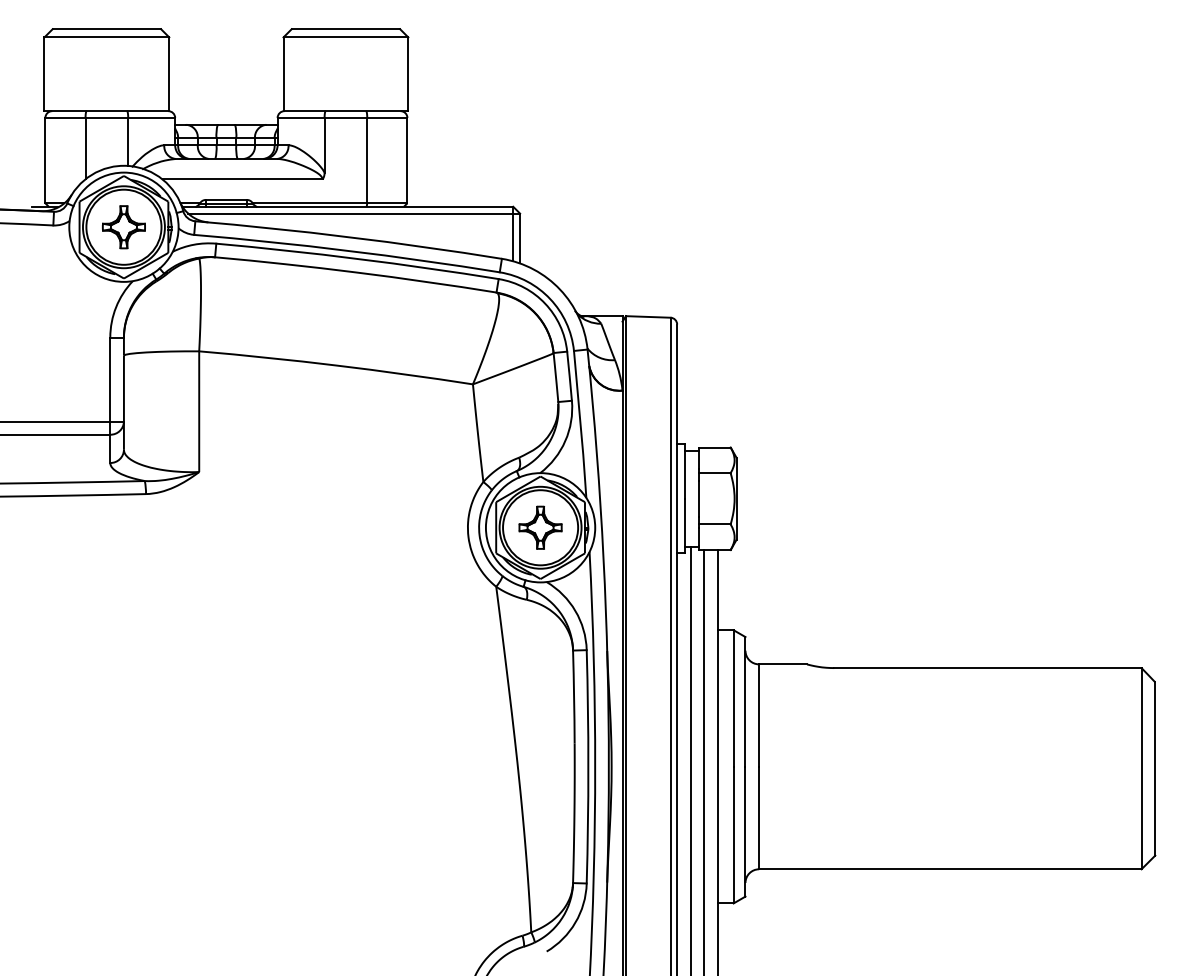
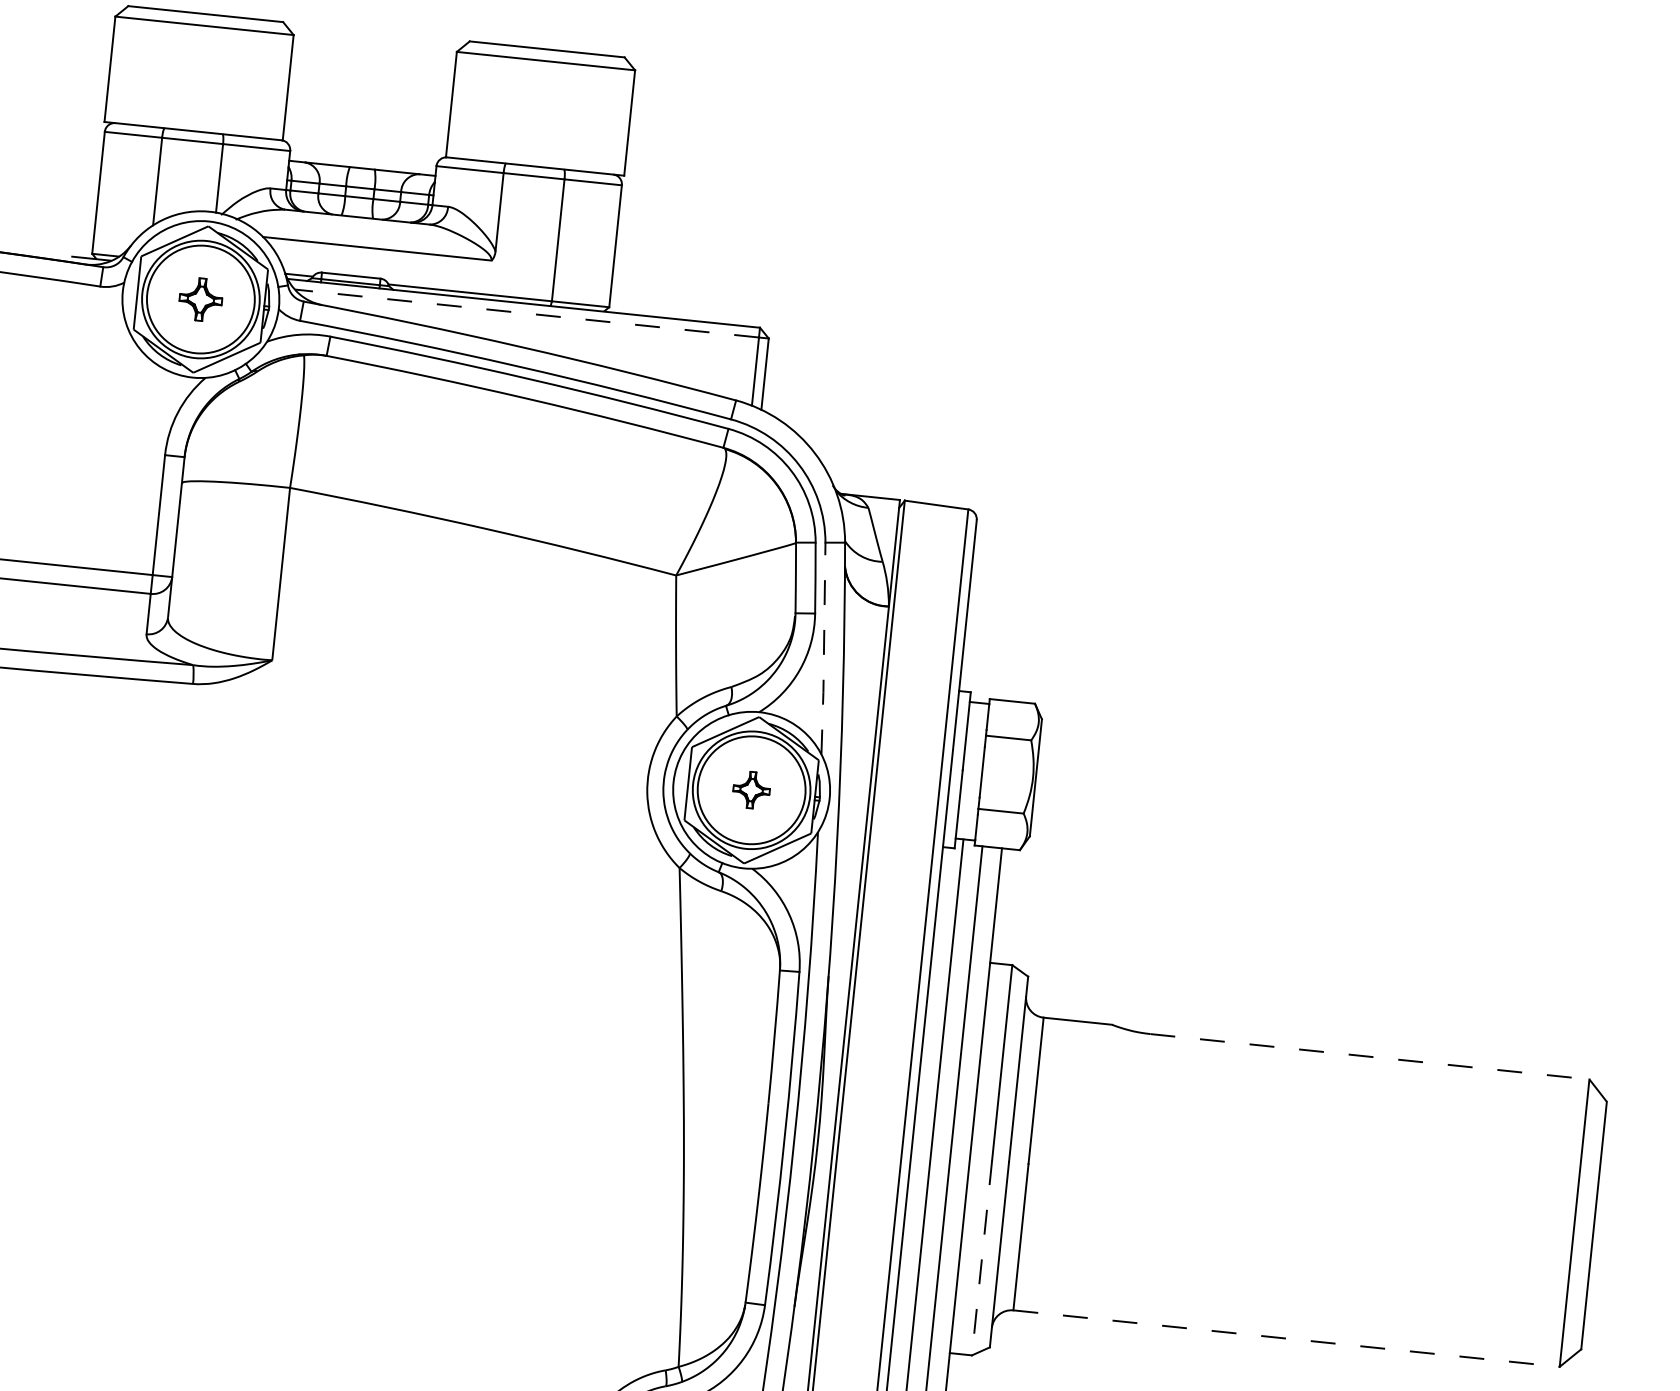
line: (350, 213) -> (526, 313), solid -> dashed
part: (123, 227) -> (200, 299), size x0.7
line: (580, 425) -> (823, 650), solid -> dashed
part: (540, 527) -> (751, 789), size x0.6
line: (987, 668) -> (1369, 1057), solid -> dashed
line: (733, 835) -> (981, 1258), solid -> dashed
line: (950, 869) -> (1286, 1338), solid -> dashed

